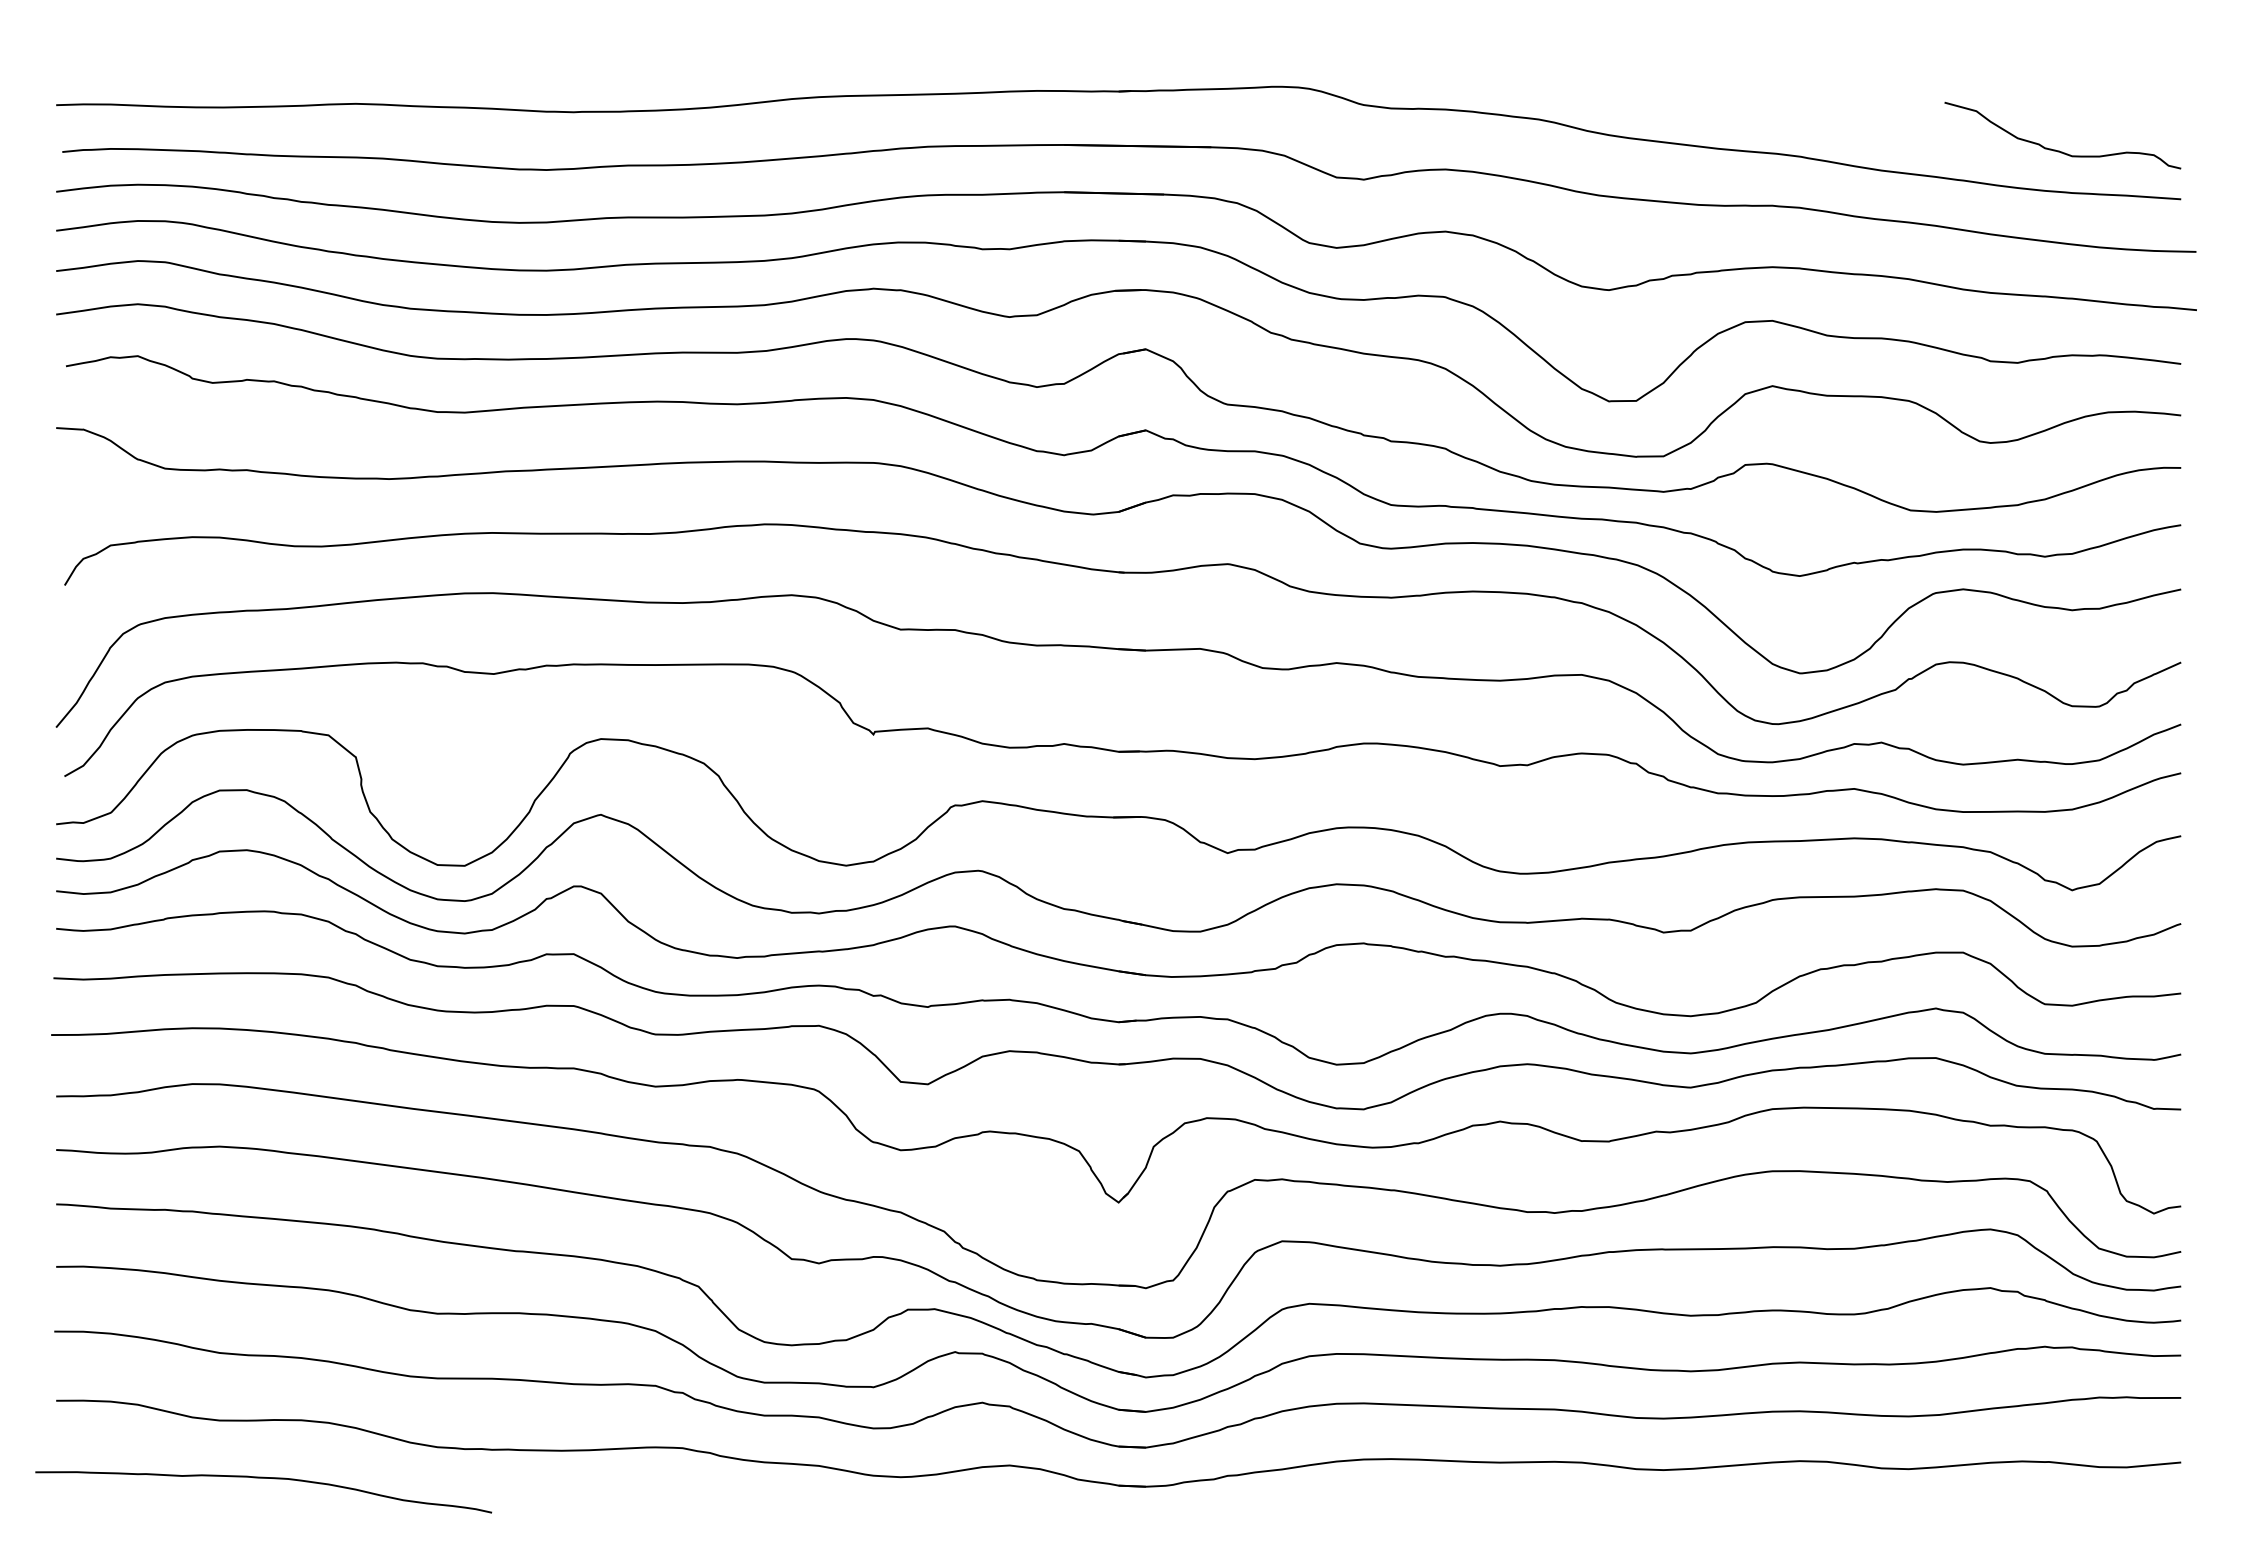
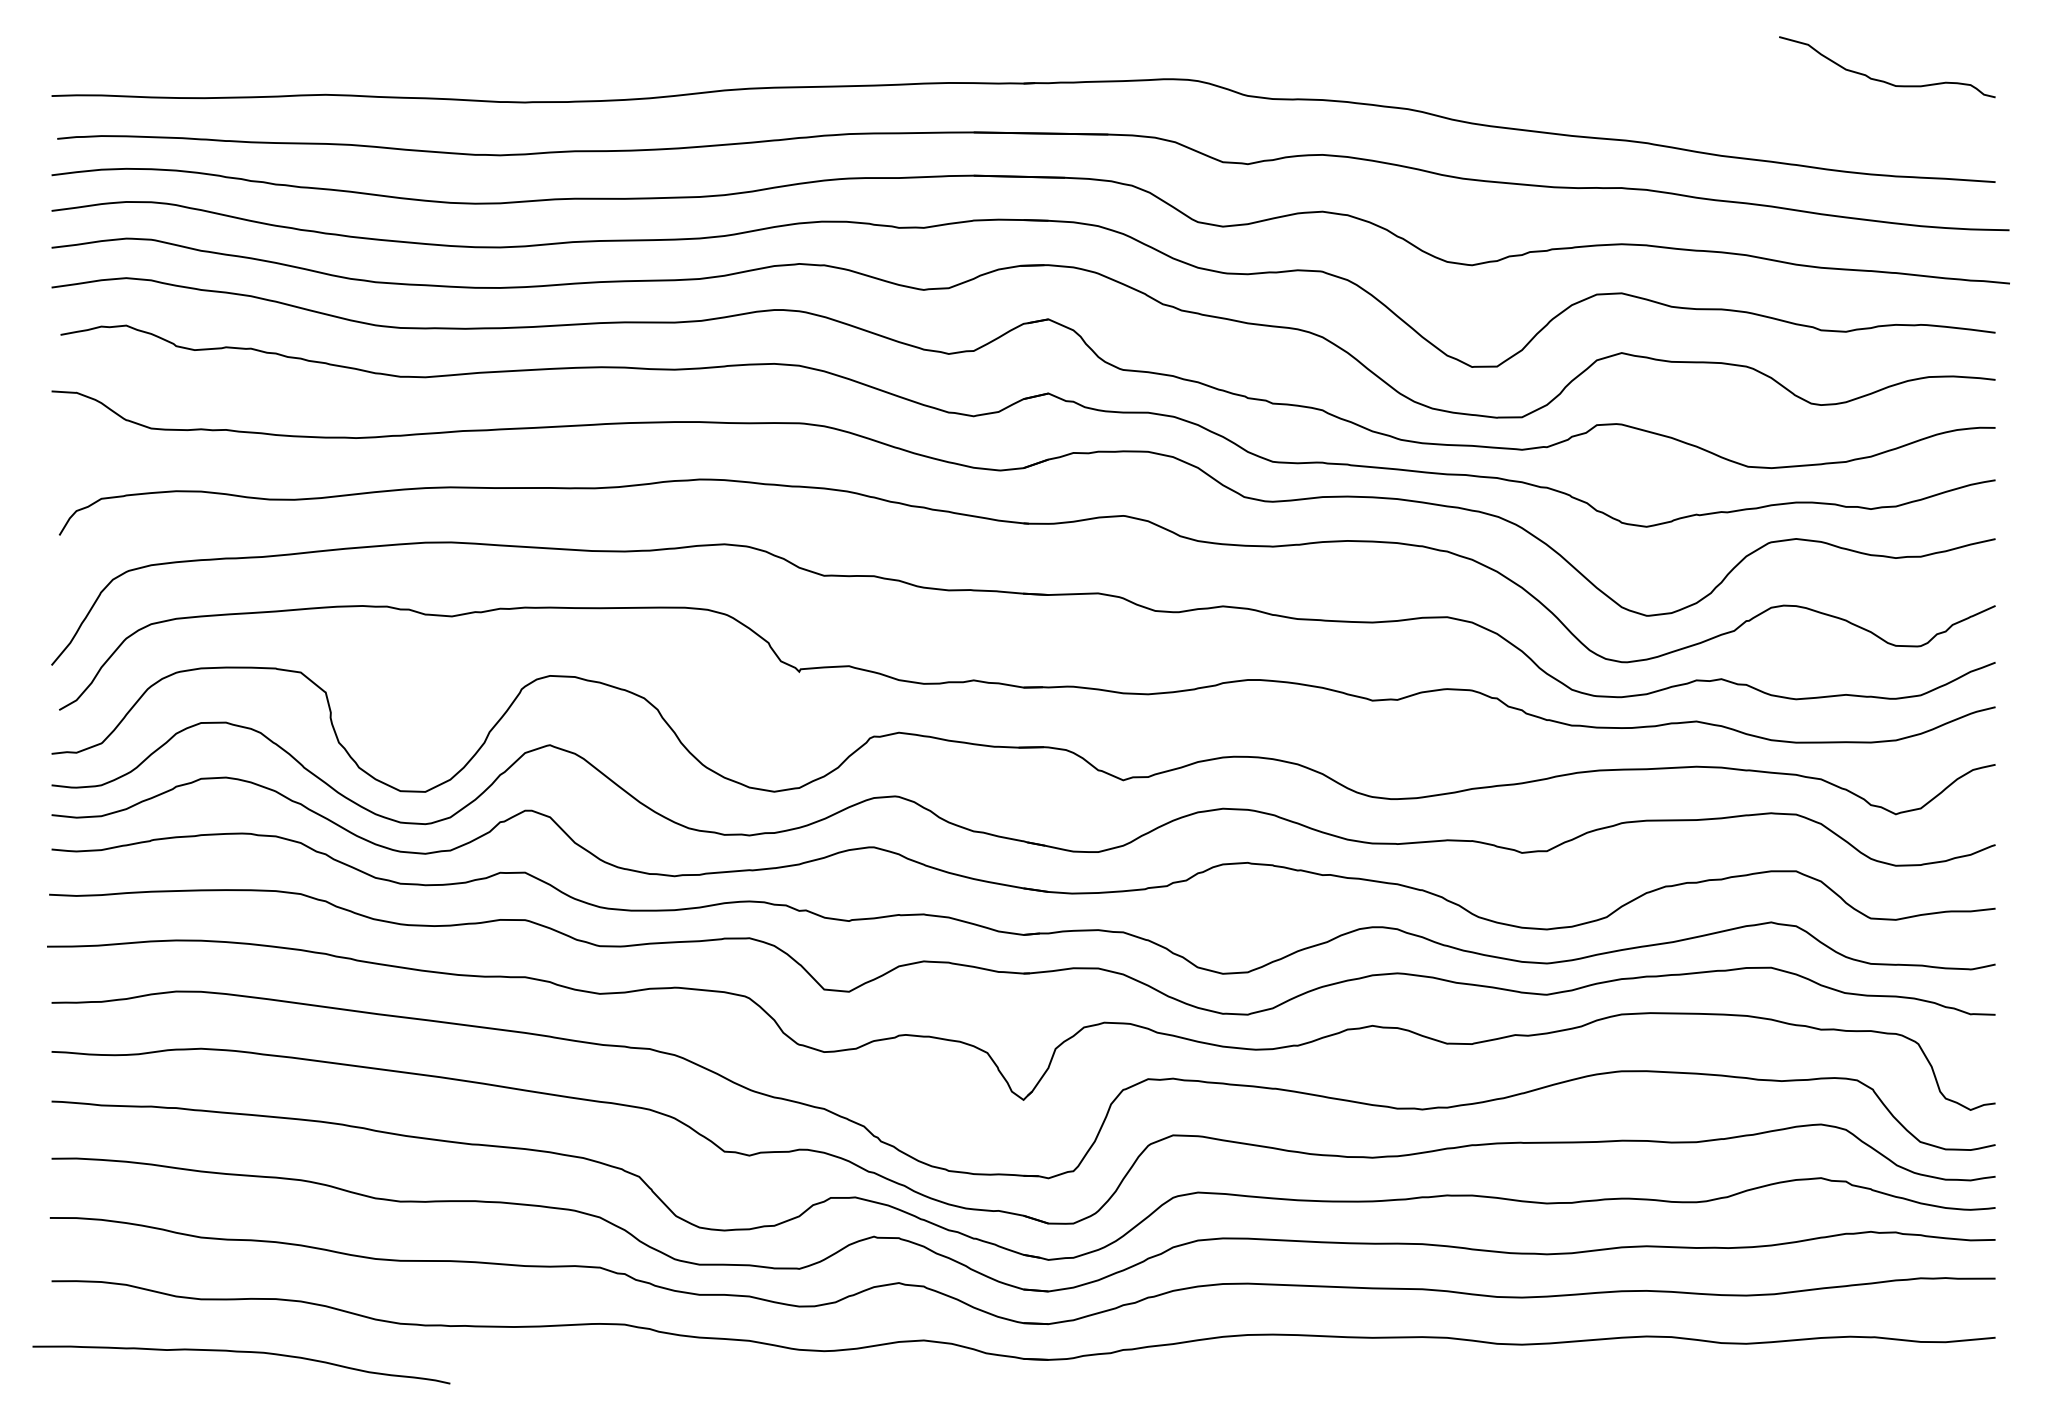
curve: (2059, 150) -> (1884, 80), moved

